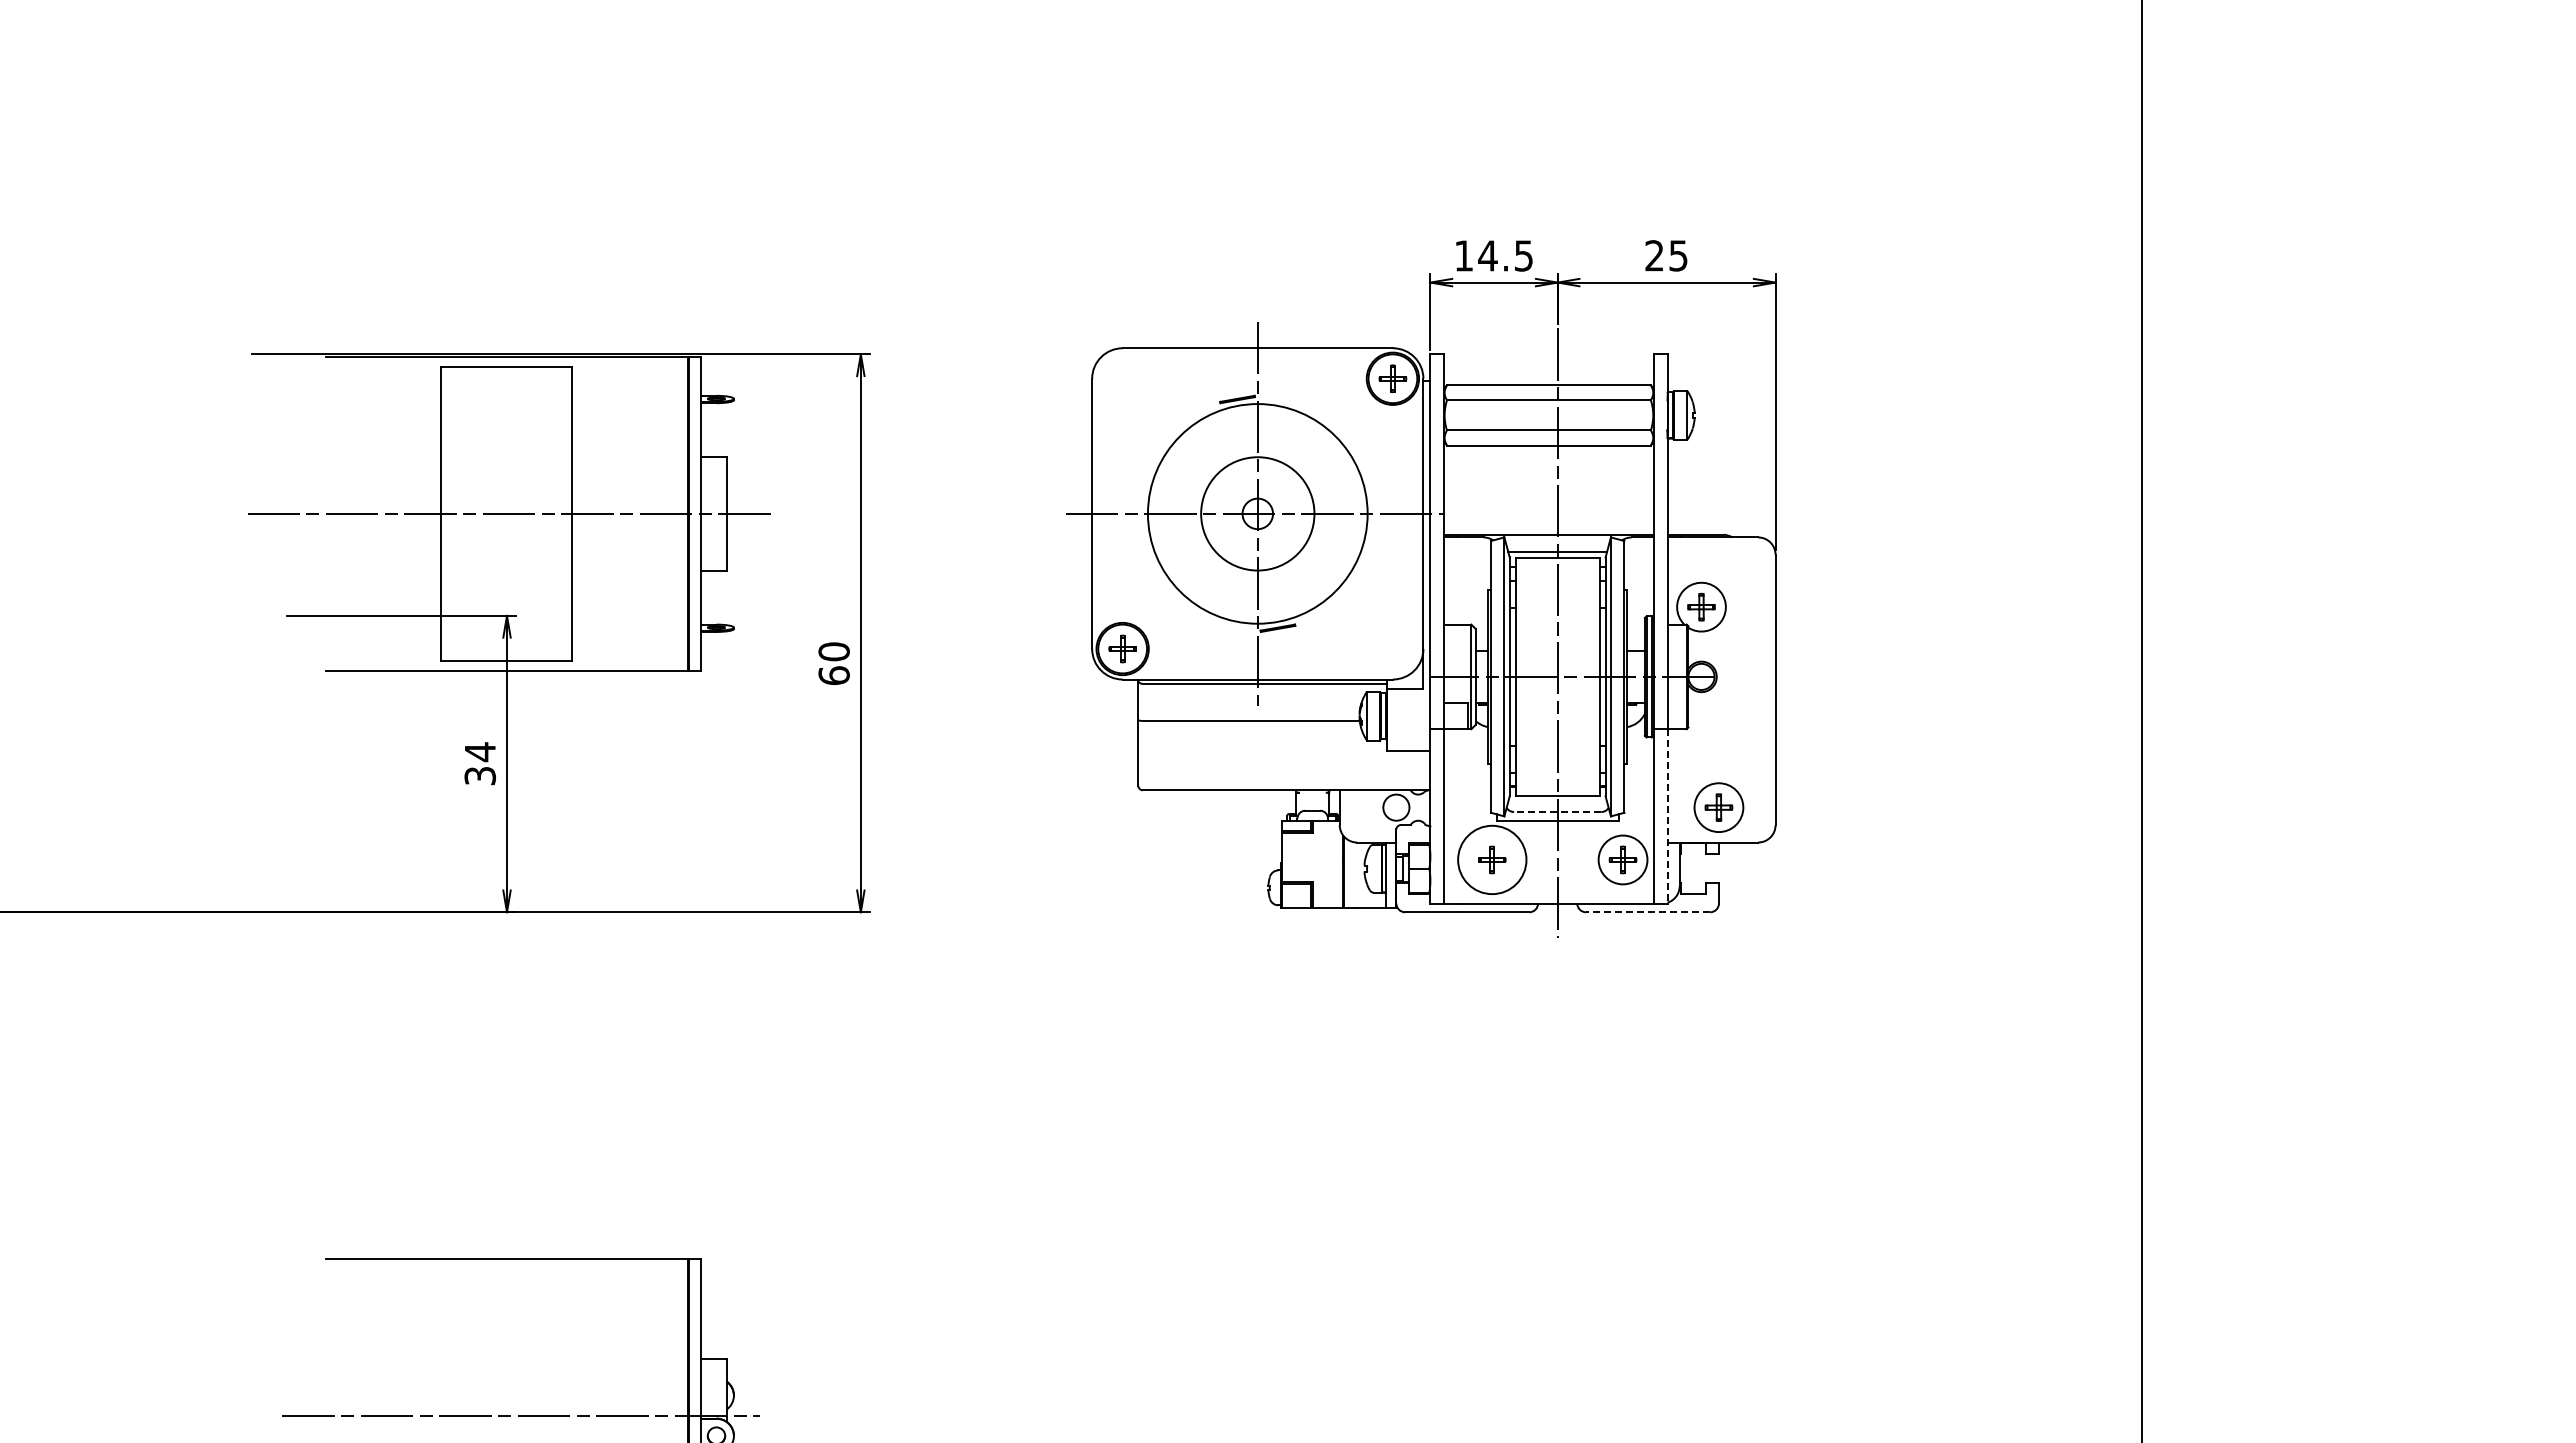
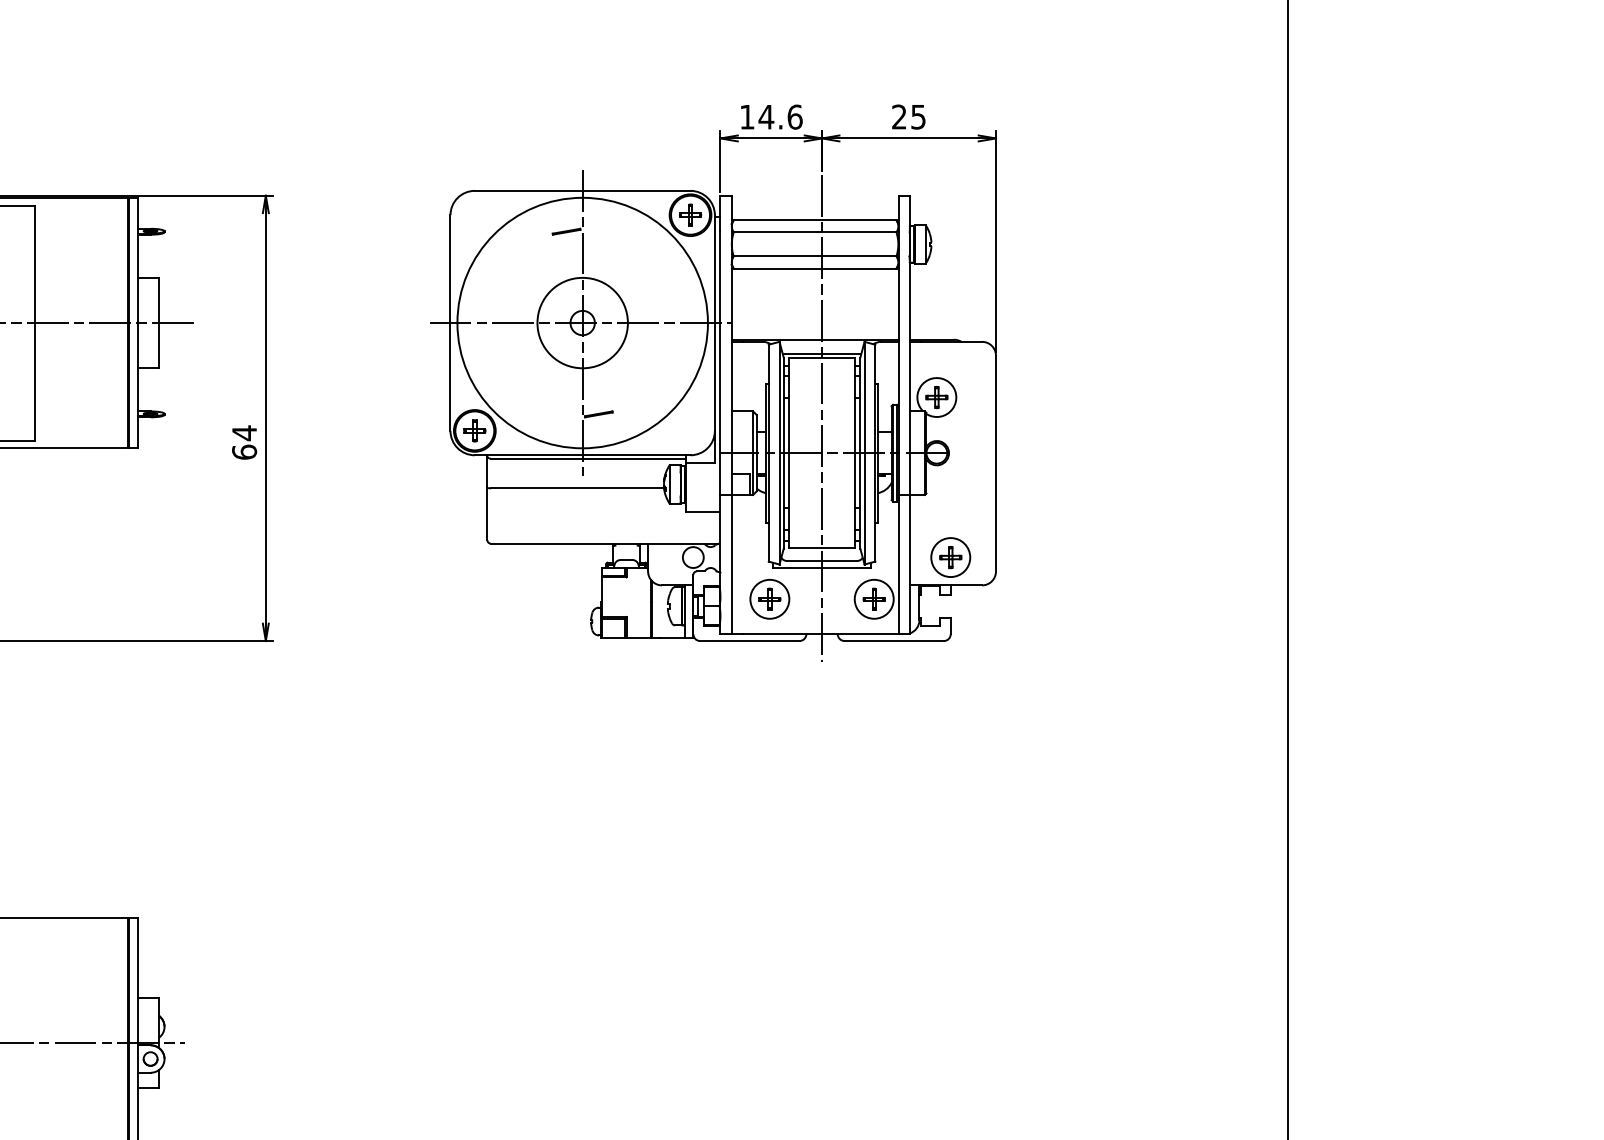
text: (1523, 255) -> (794, 116), 14.5 -> 14.6
circle: (1257, 513) -> (582, 322), size x1.43
text: (833, 651) -> (244, 432), 60 -> 64
line: (1557, 812) -> (821, 561), dashed -> solid
line: (1667, 816) -> (909, 564), dashed -> solid
circle: (1491, 859) -> (769, 598), size x0.71
line: (1647, 912) -> (893, 641), dashed -> solid

